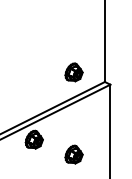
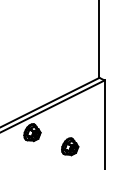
part: (74, 72) -> (70, 68), removed

